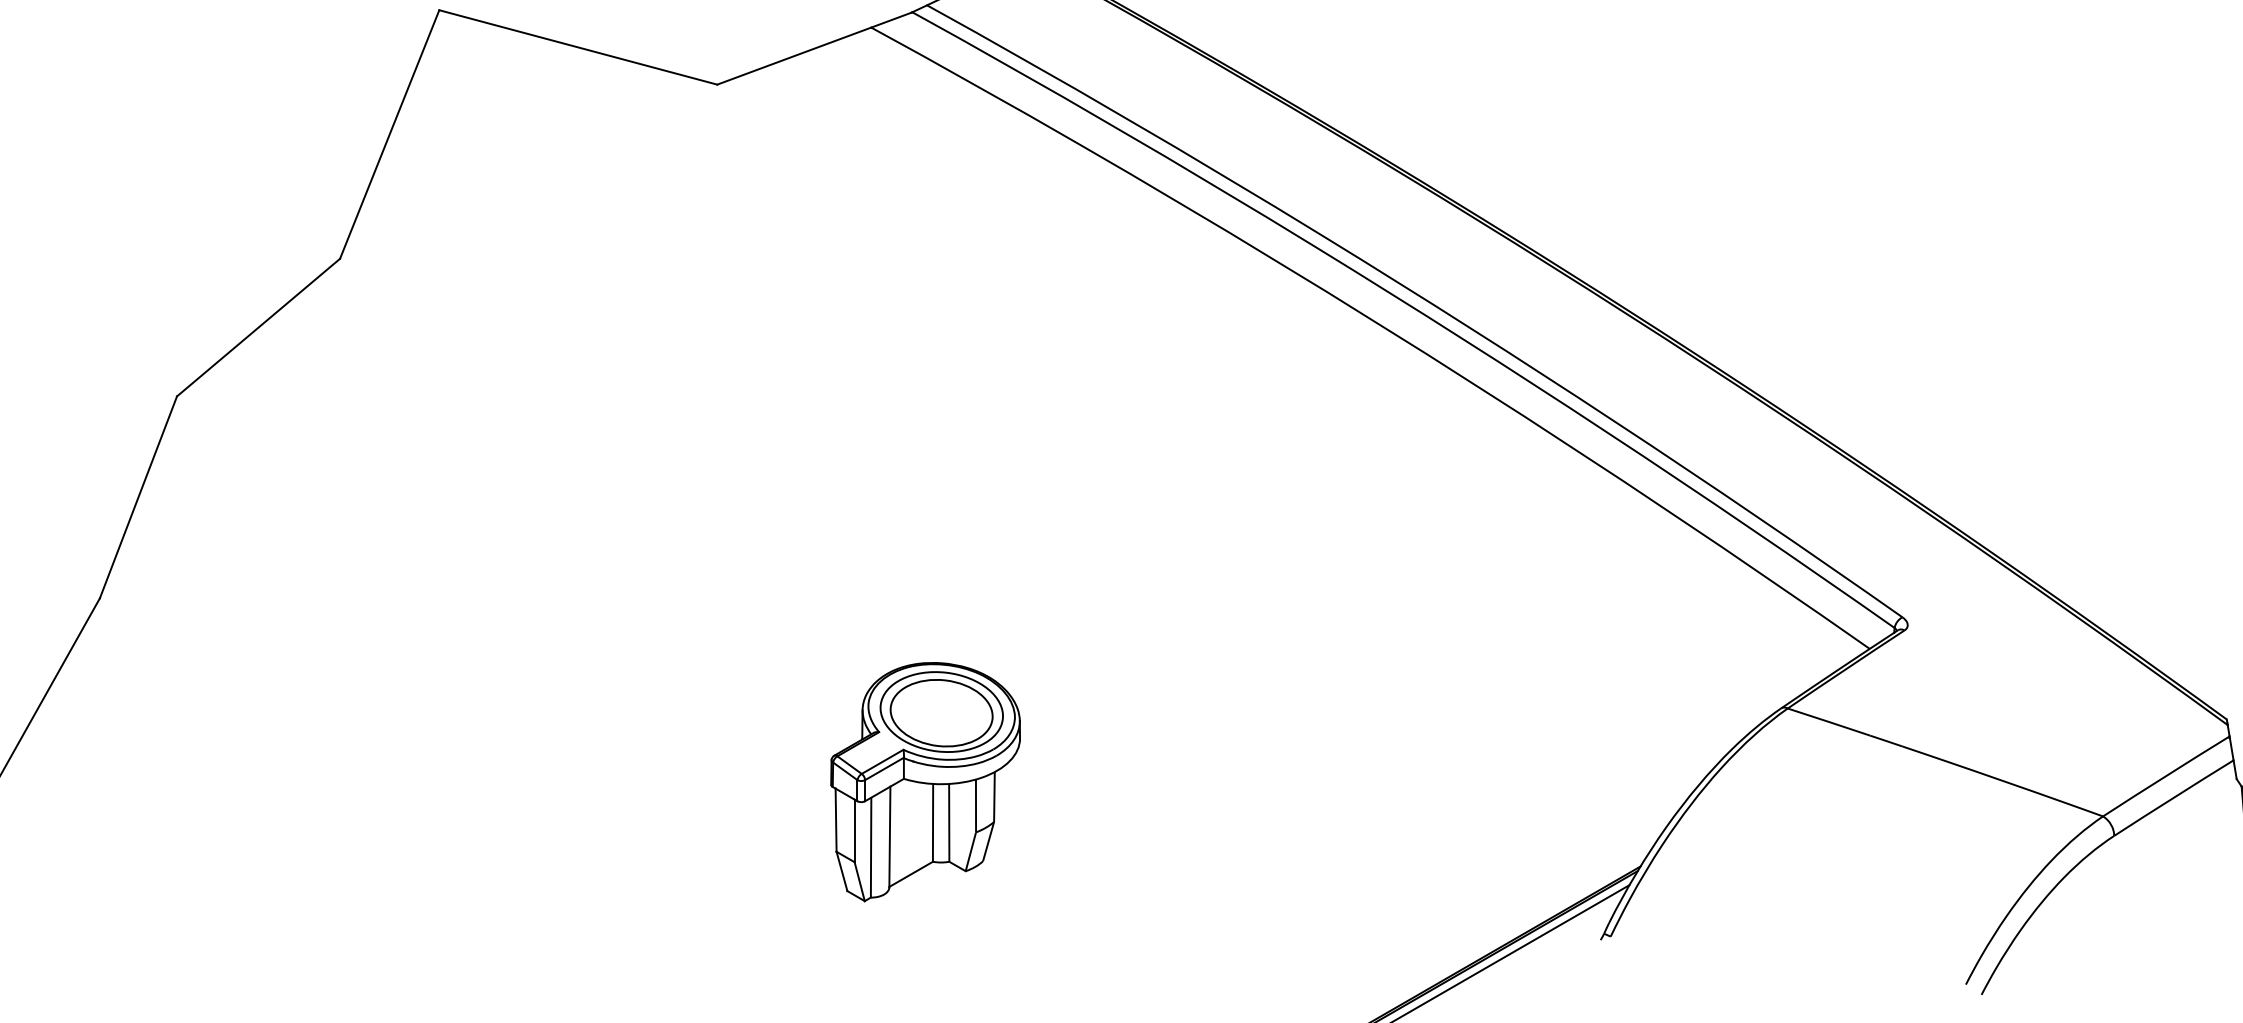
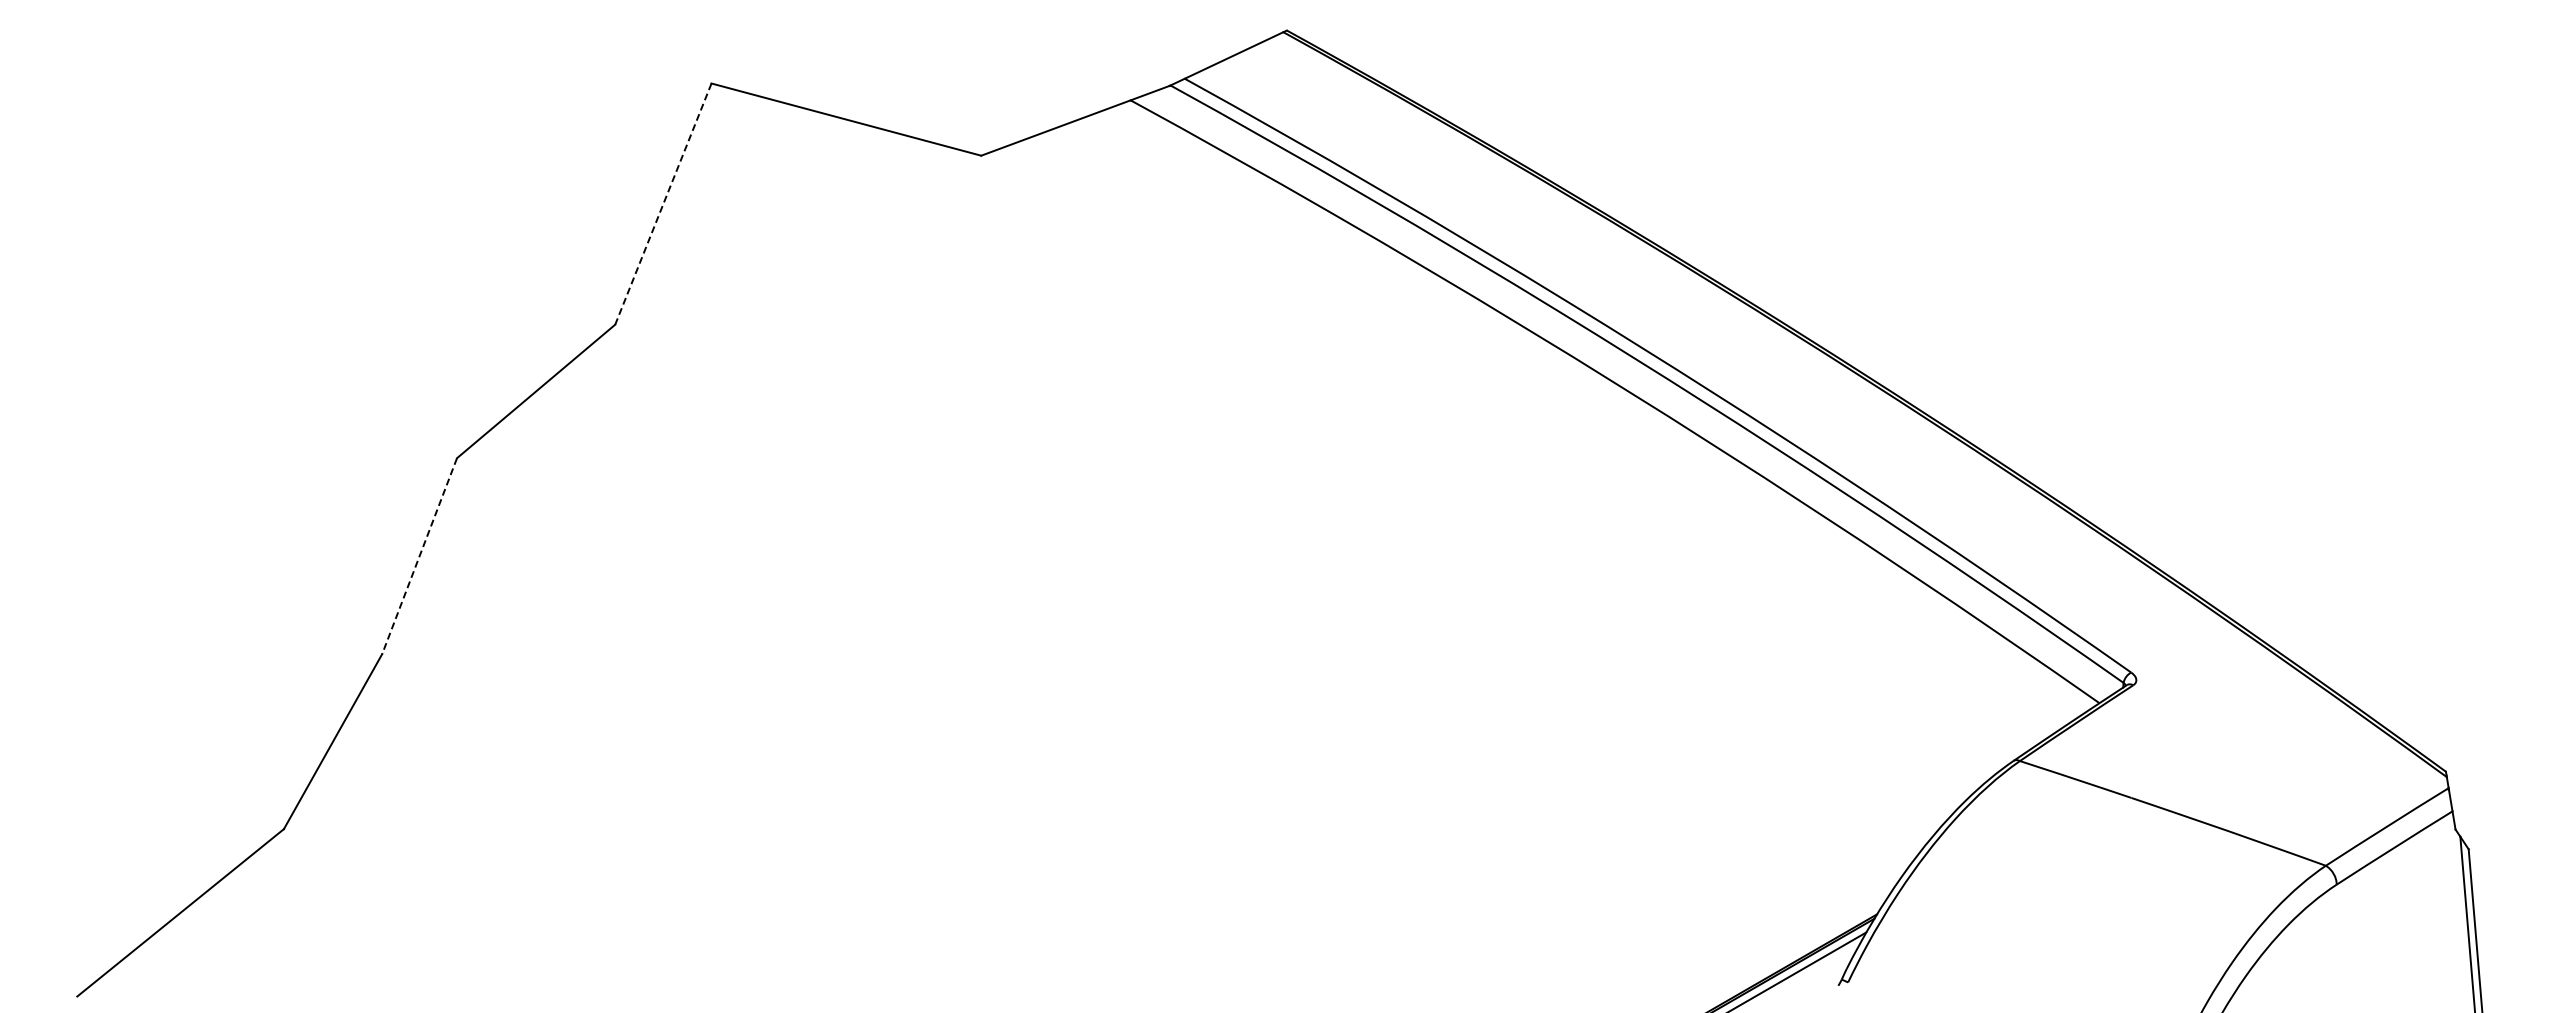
line: (389, 134) -> (663, 204), solid -> dashed
line: (138, 497) -> (419, 556), solid -> dashed
part: (924, 782) -> (1182, 832), removed

